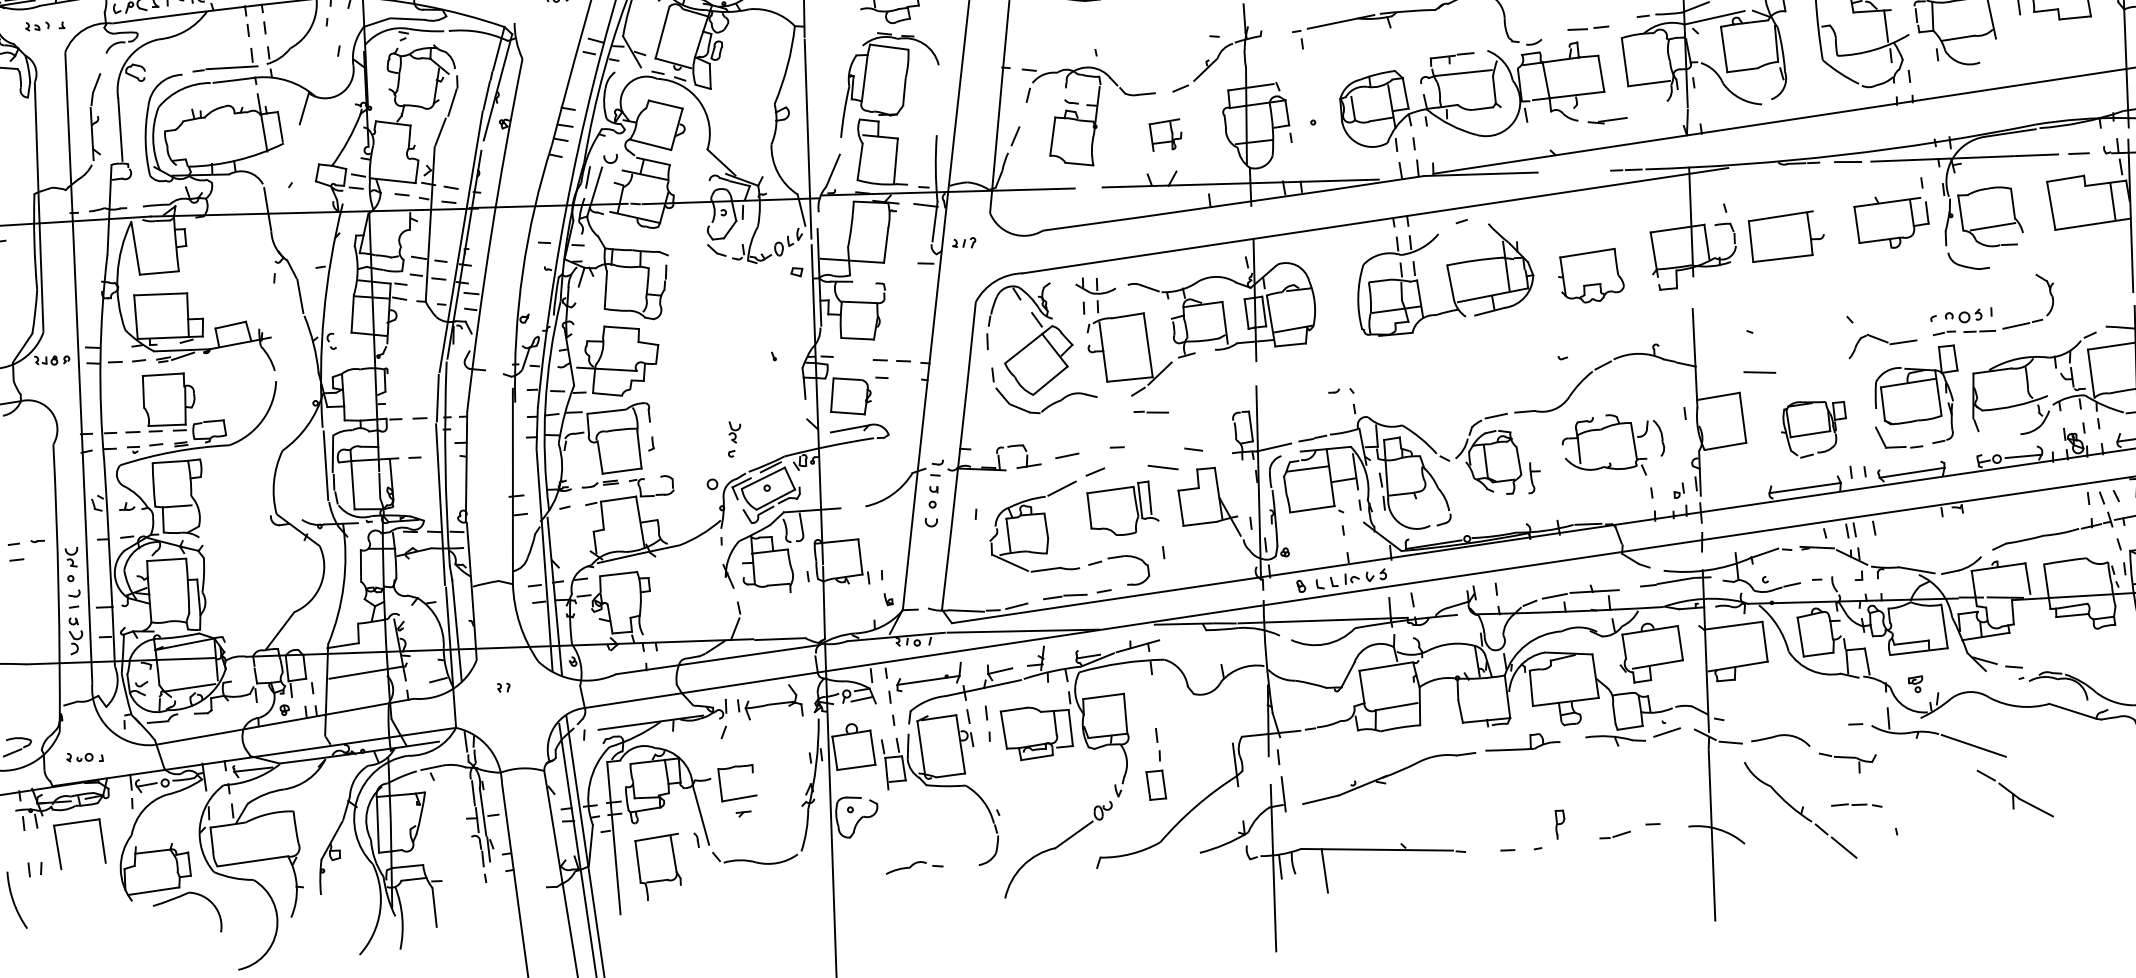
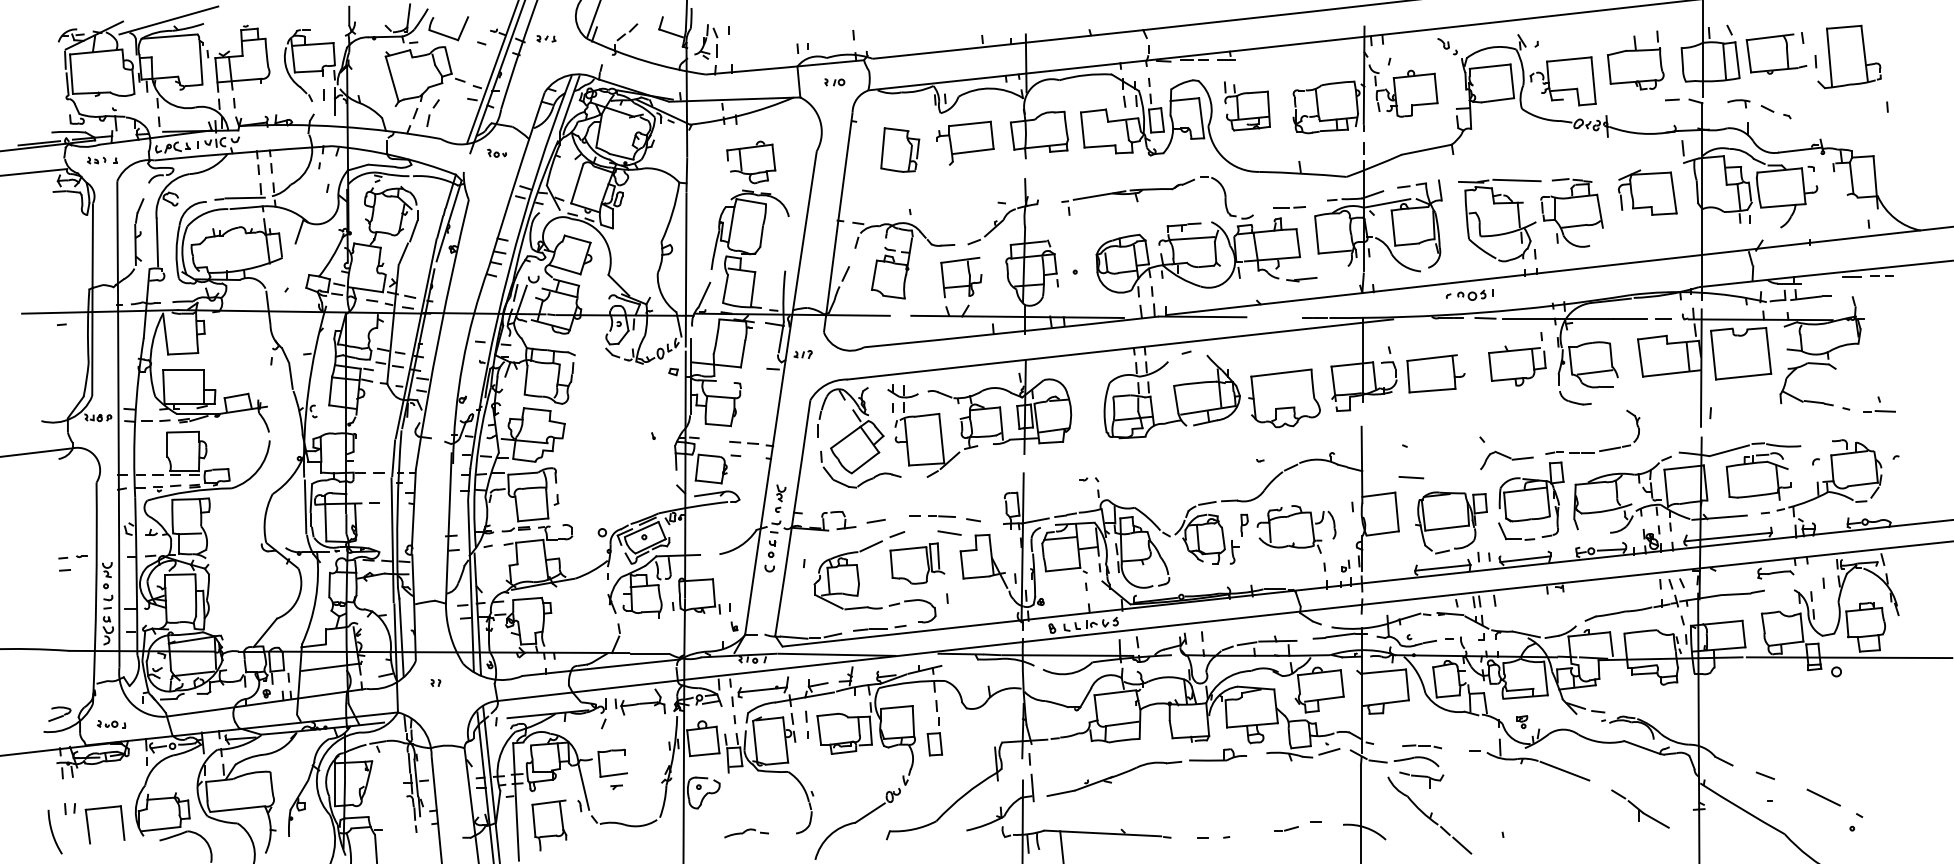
part: (1165, 135) -> (961, 277), size x1.67
part: (1591, 276) -> (1284, 398), size x1.43
part: (1960, 315) -> (1469, 294), moved
line: (1150, 412) -> (941, 516), moved
part: (1814, 428) -> (1451, 522), size x1.43
part: (734, 439) -> (780, 498), moved
part: (1847, 761) -> (1421, 779), moved
part: (1154, 764) -> (934, 728), moved
part: (2015, 792) -> (1640, 808), moved
part: (1855, 805) -> (1421, 746), moved
part: (1560, 823) -> (1244, 524), moved
part: (74, 824) -> (101, 809), moved

